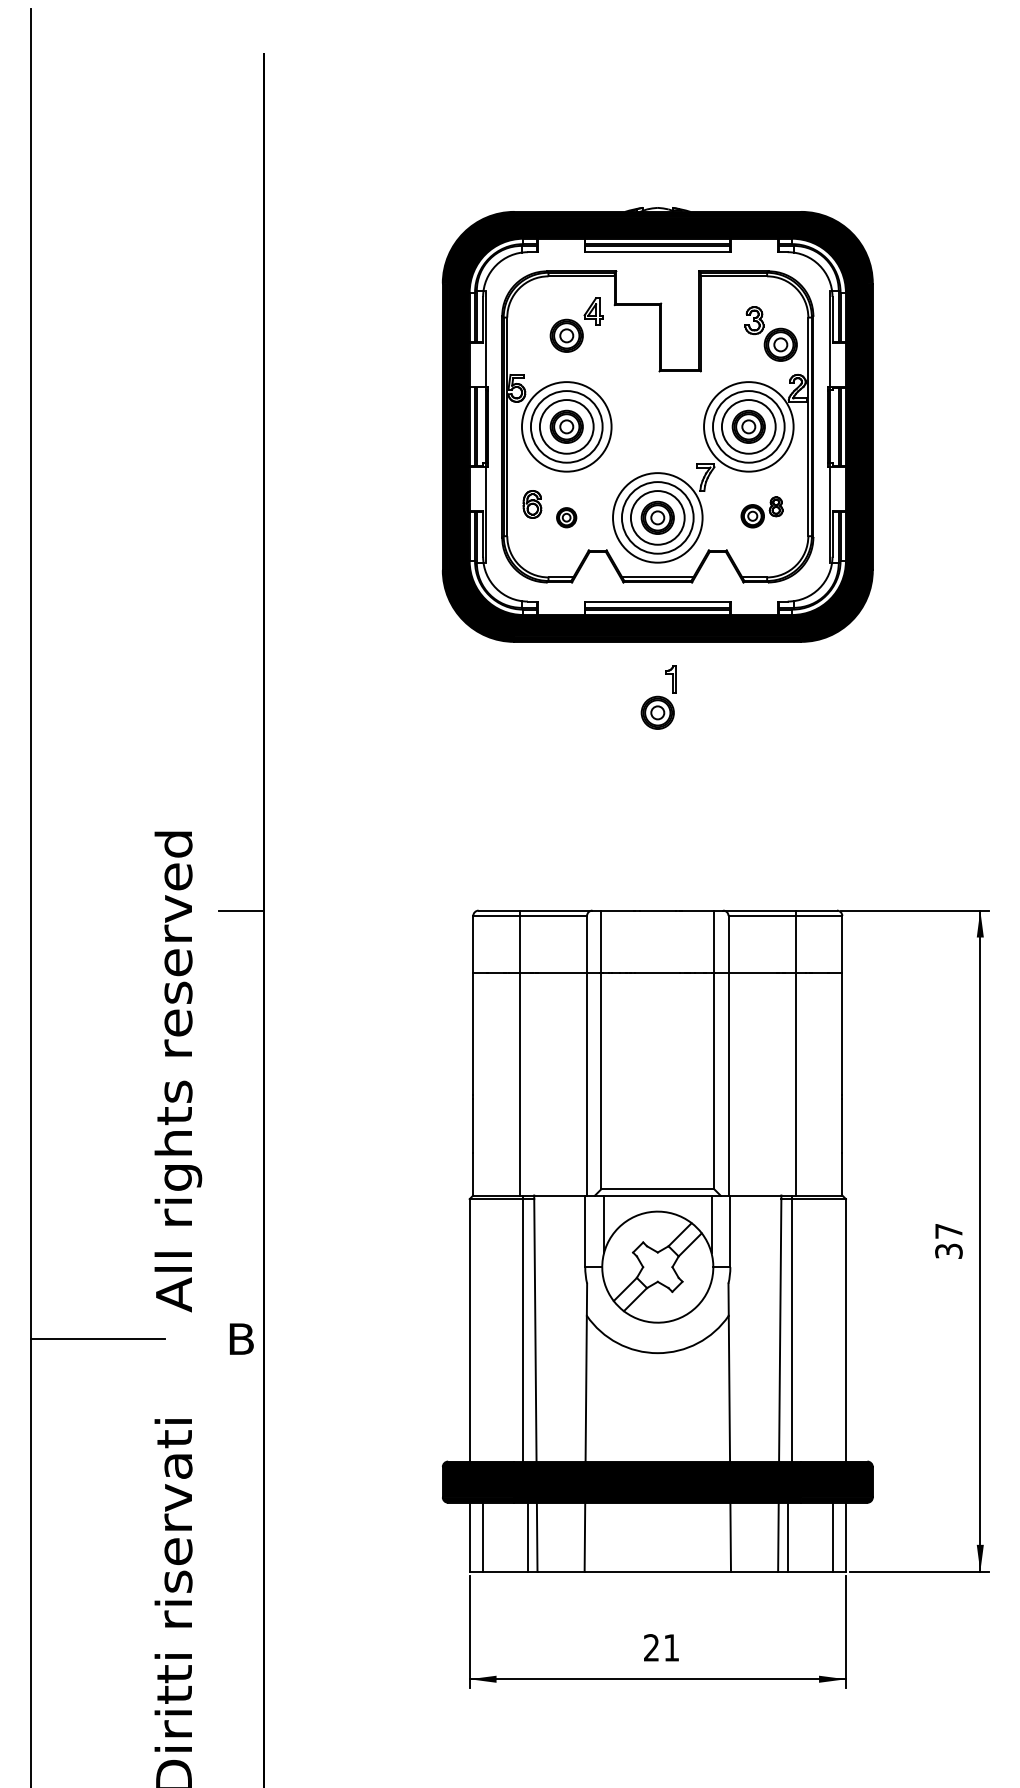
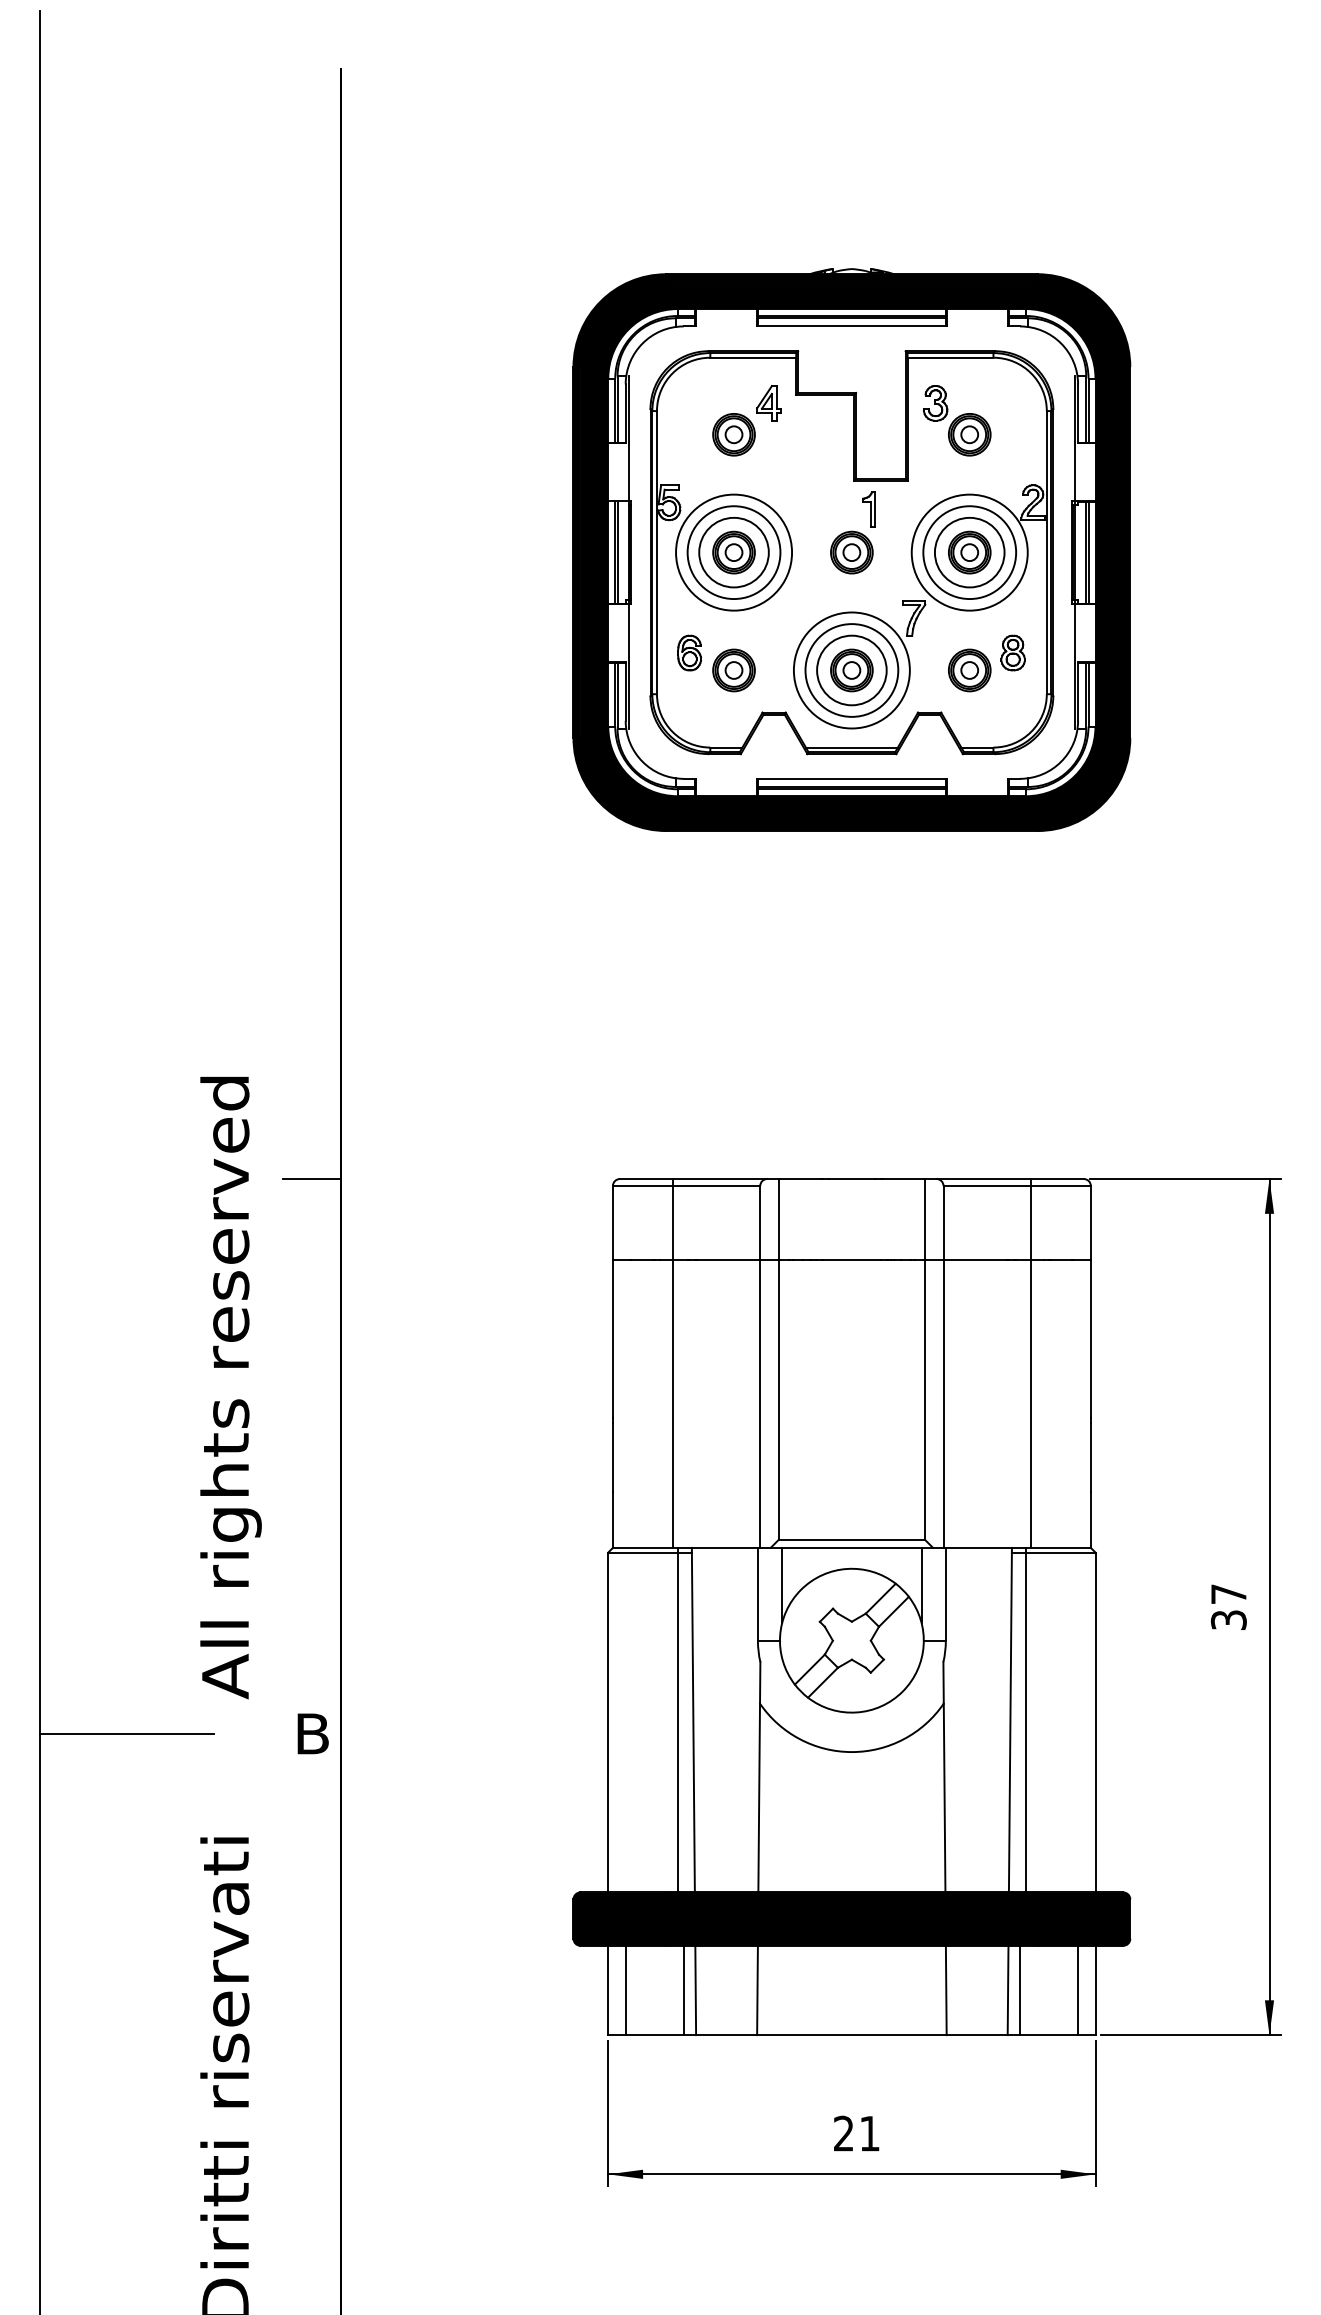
part: (770, 333) -> (956, 420), moved
part: (761, 512) -> (986, 663), size x1.43
part: (566, 517) -> (733, 669), size x1.67
part: (658, 697) -> (852, 532), moved

